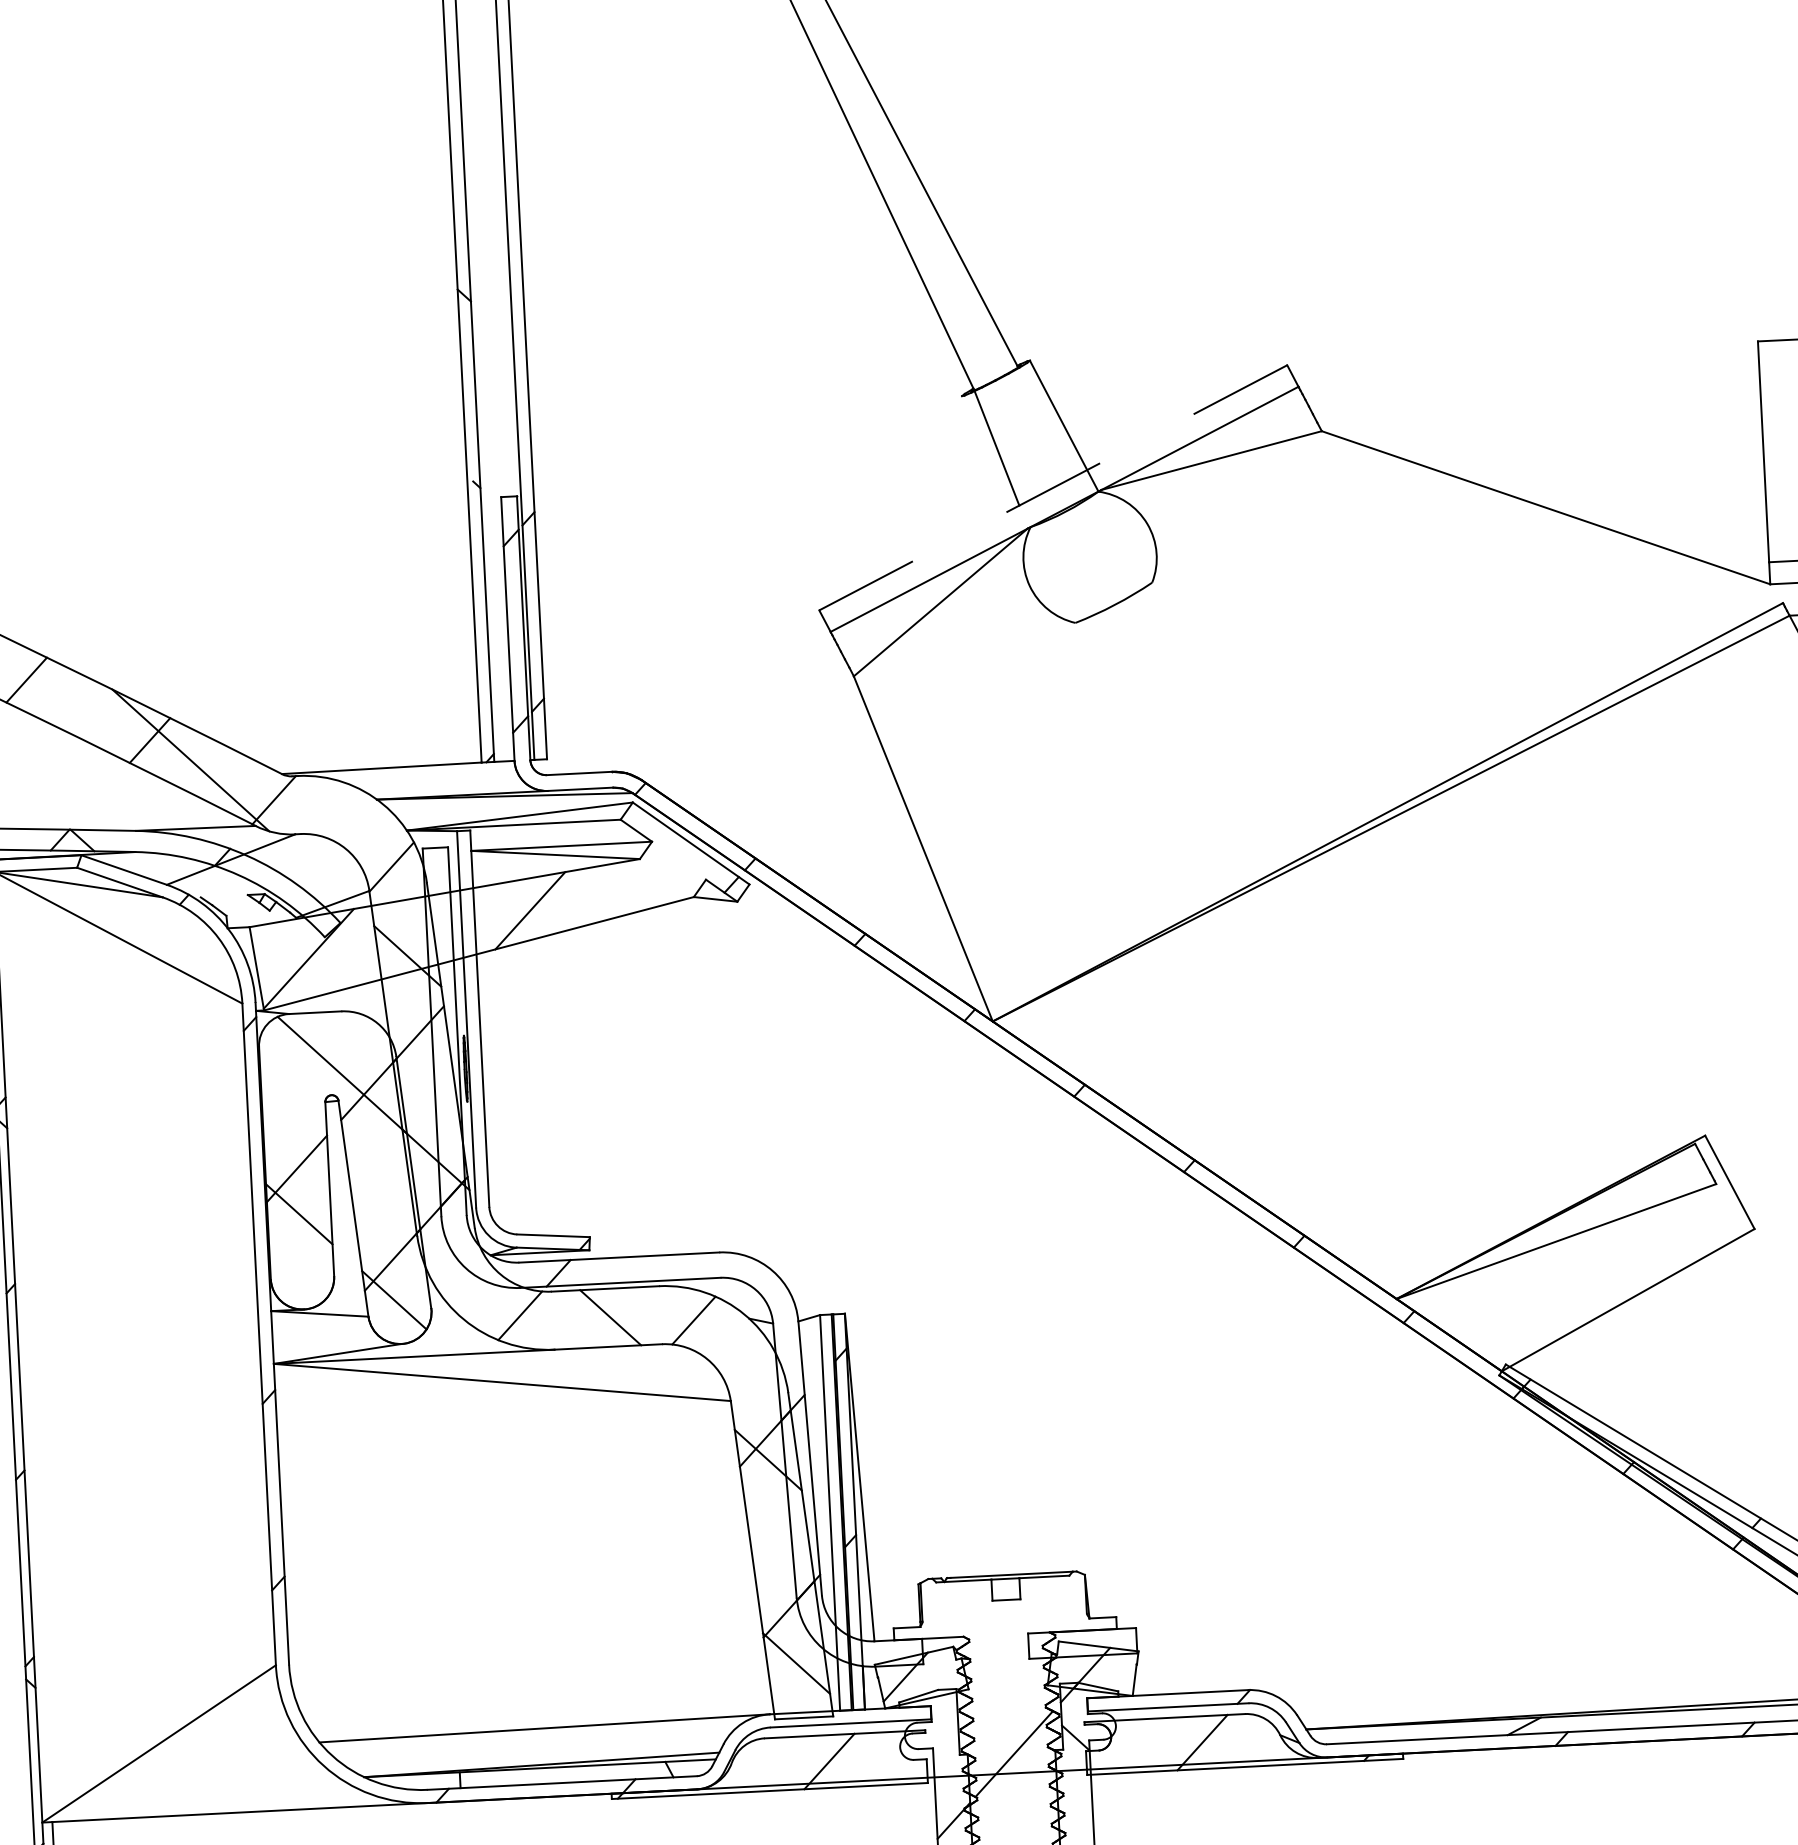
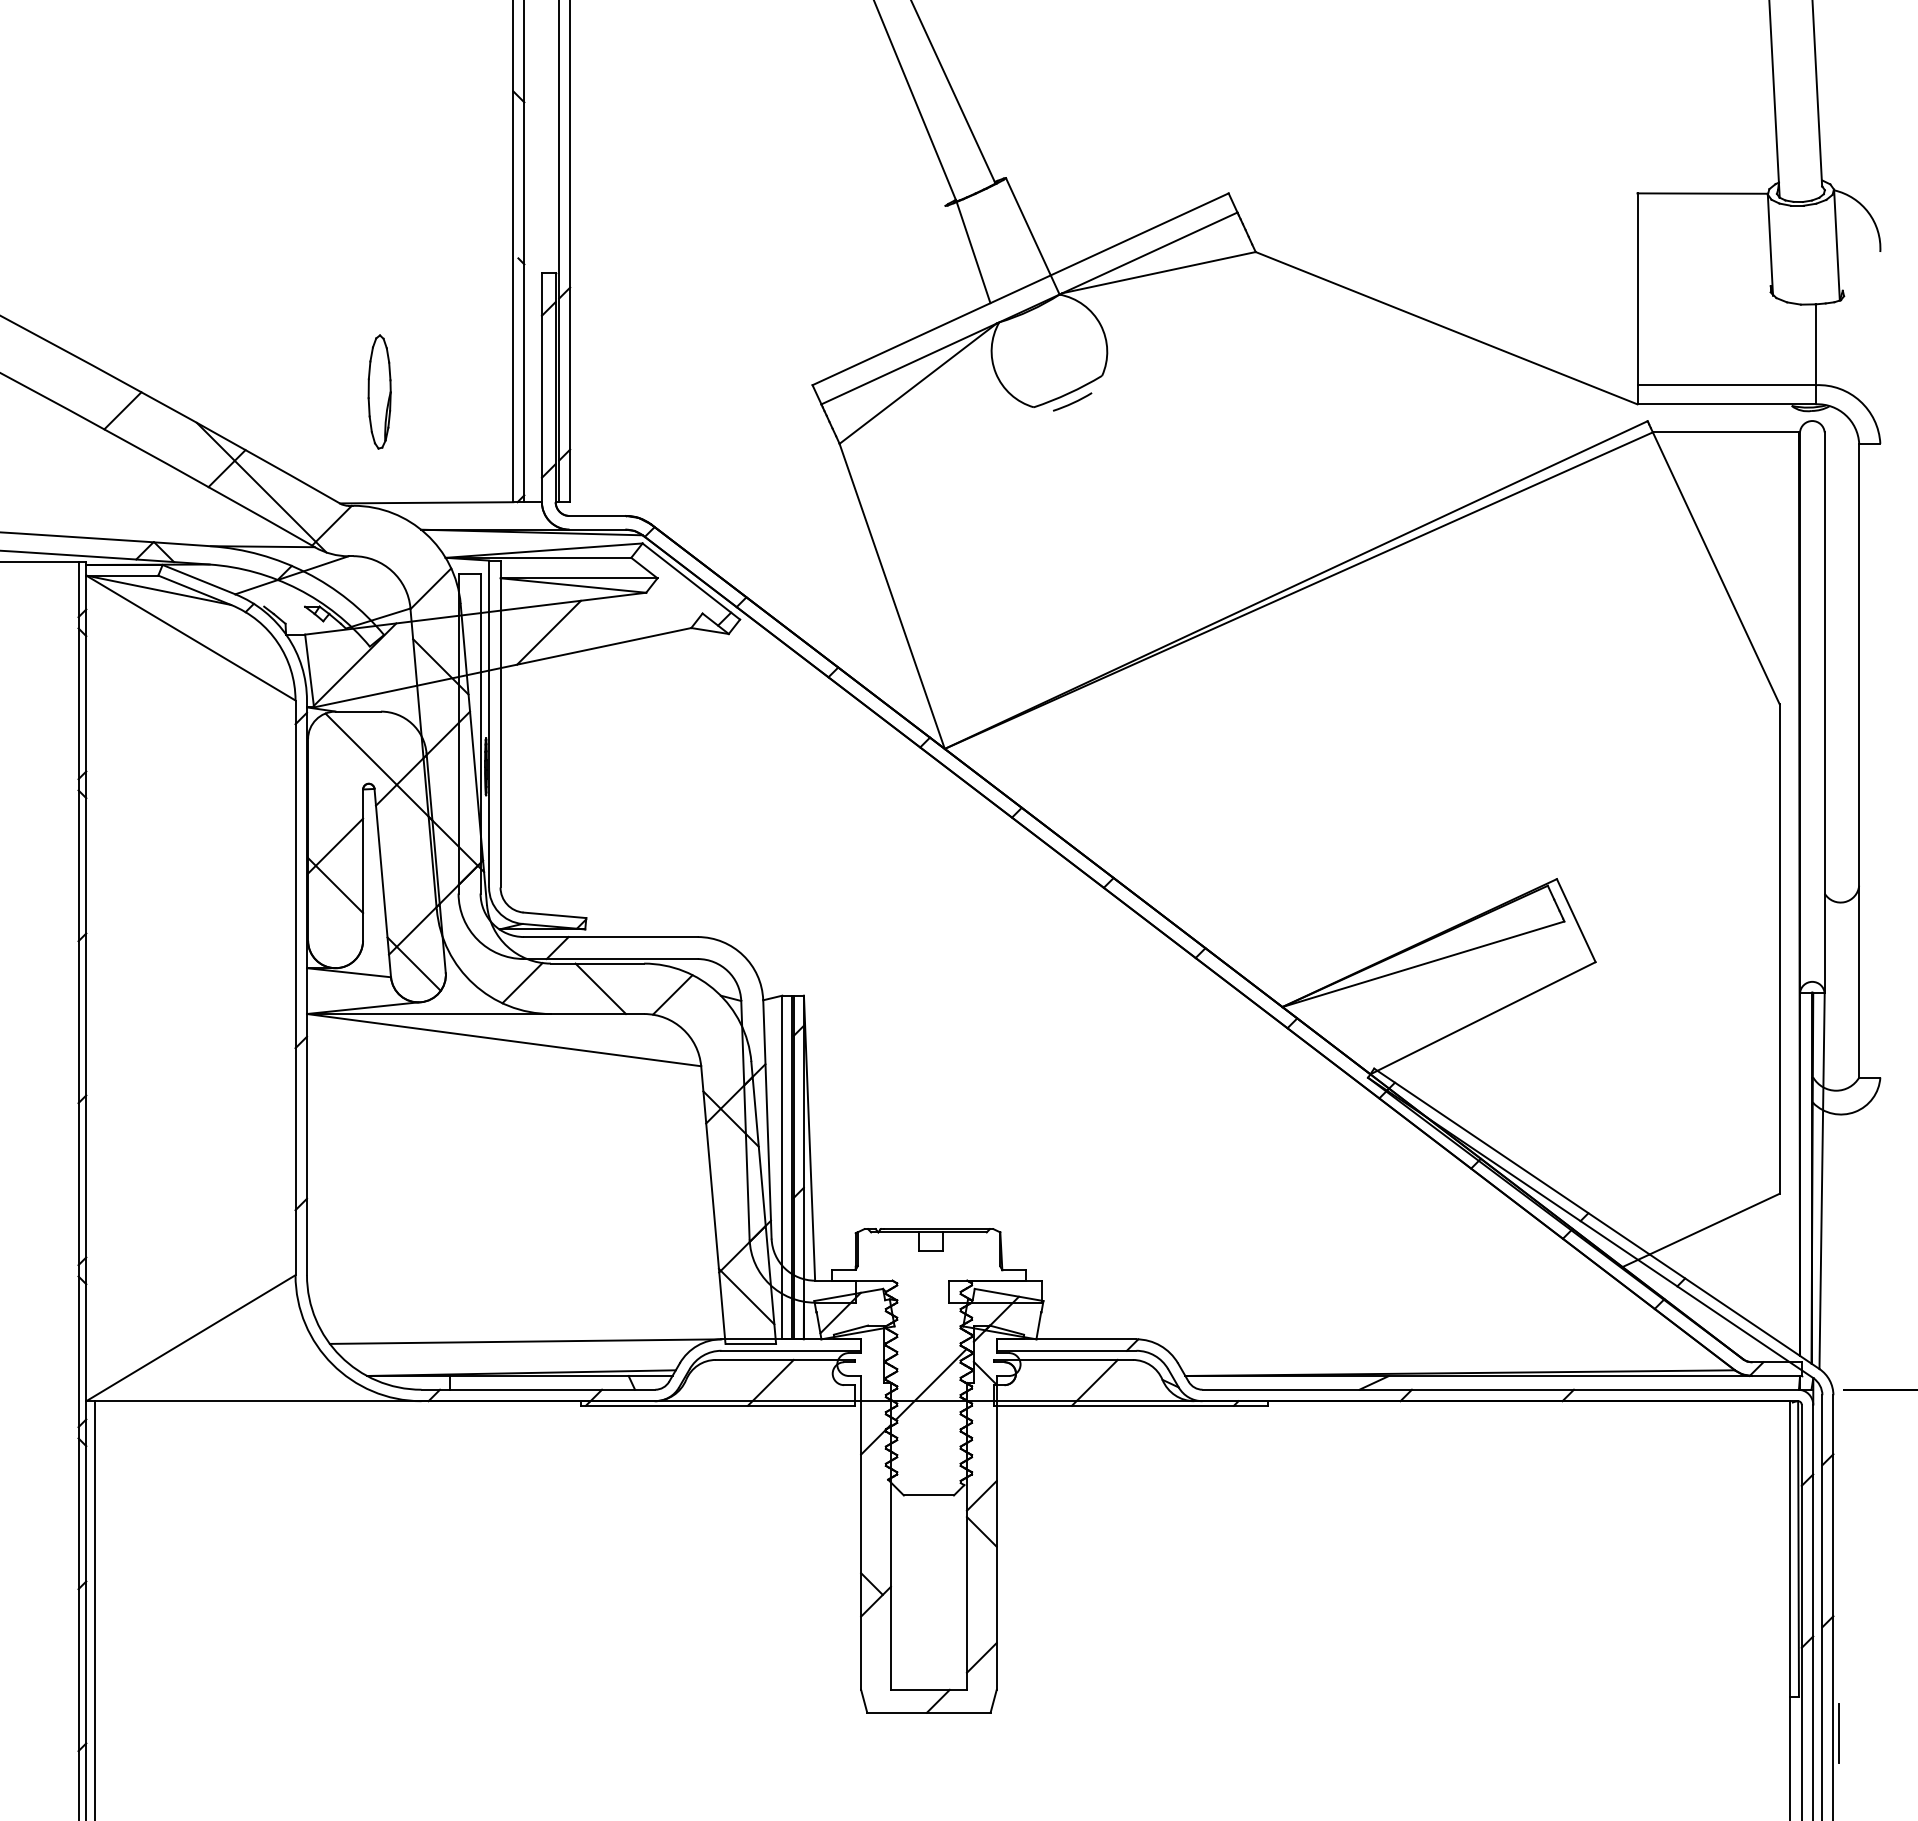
line: (1054, 487) -> (1021, 289), dashed -> solid
arc: (1120, 613) -> (1073, 401), added
part: (321, 642) -> (379, 391), added

